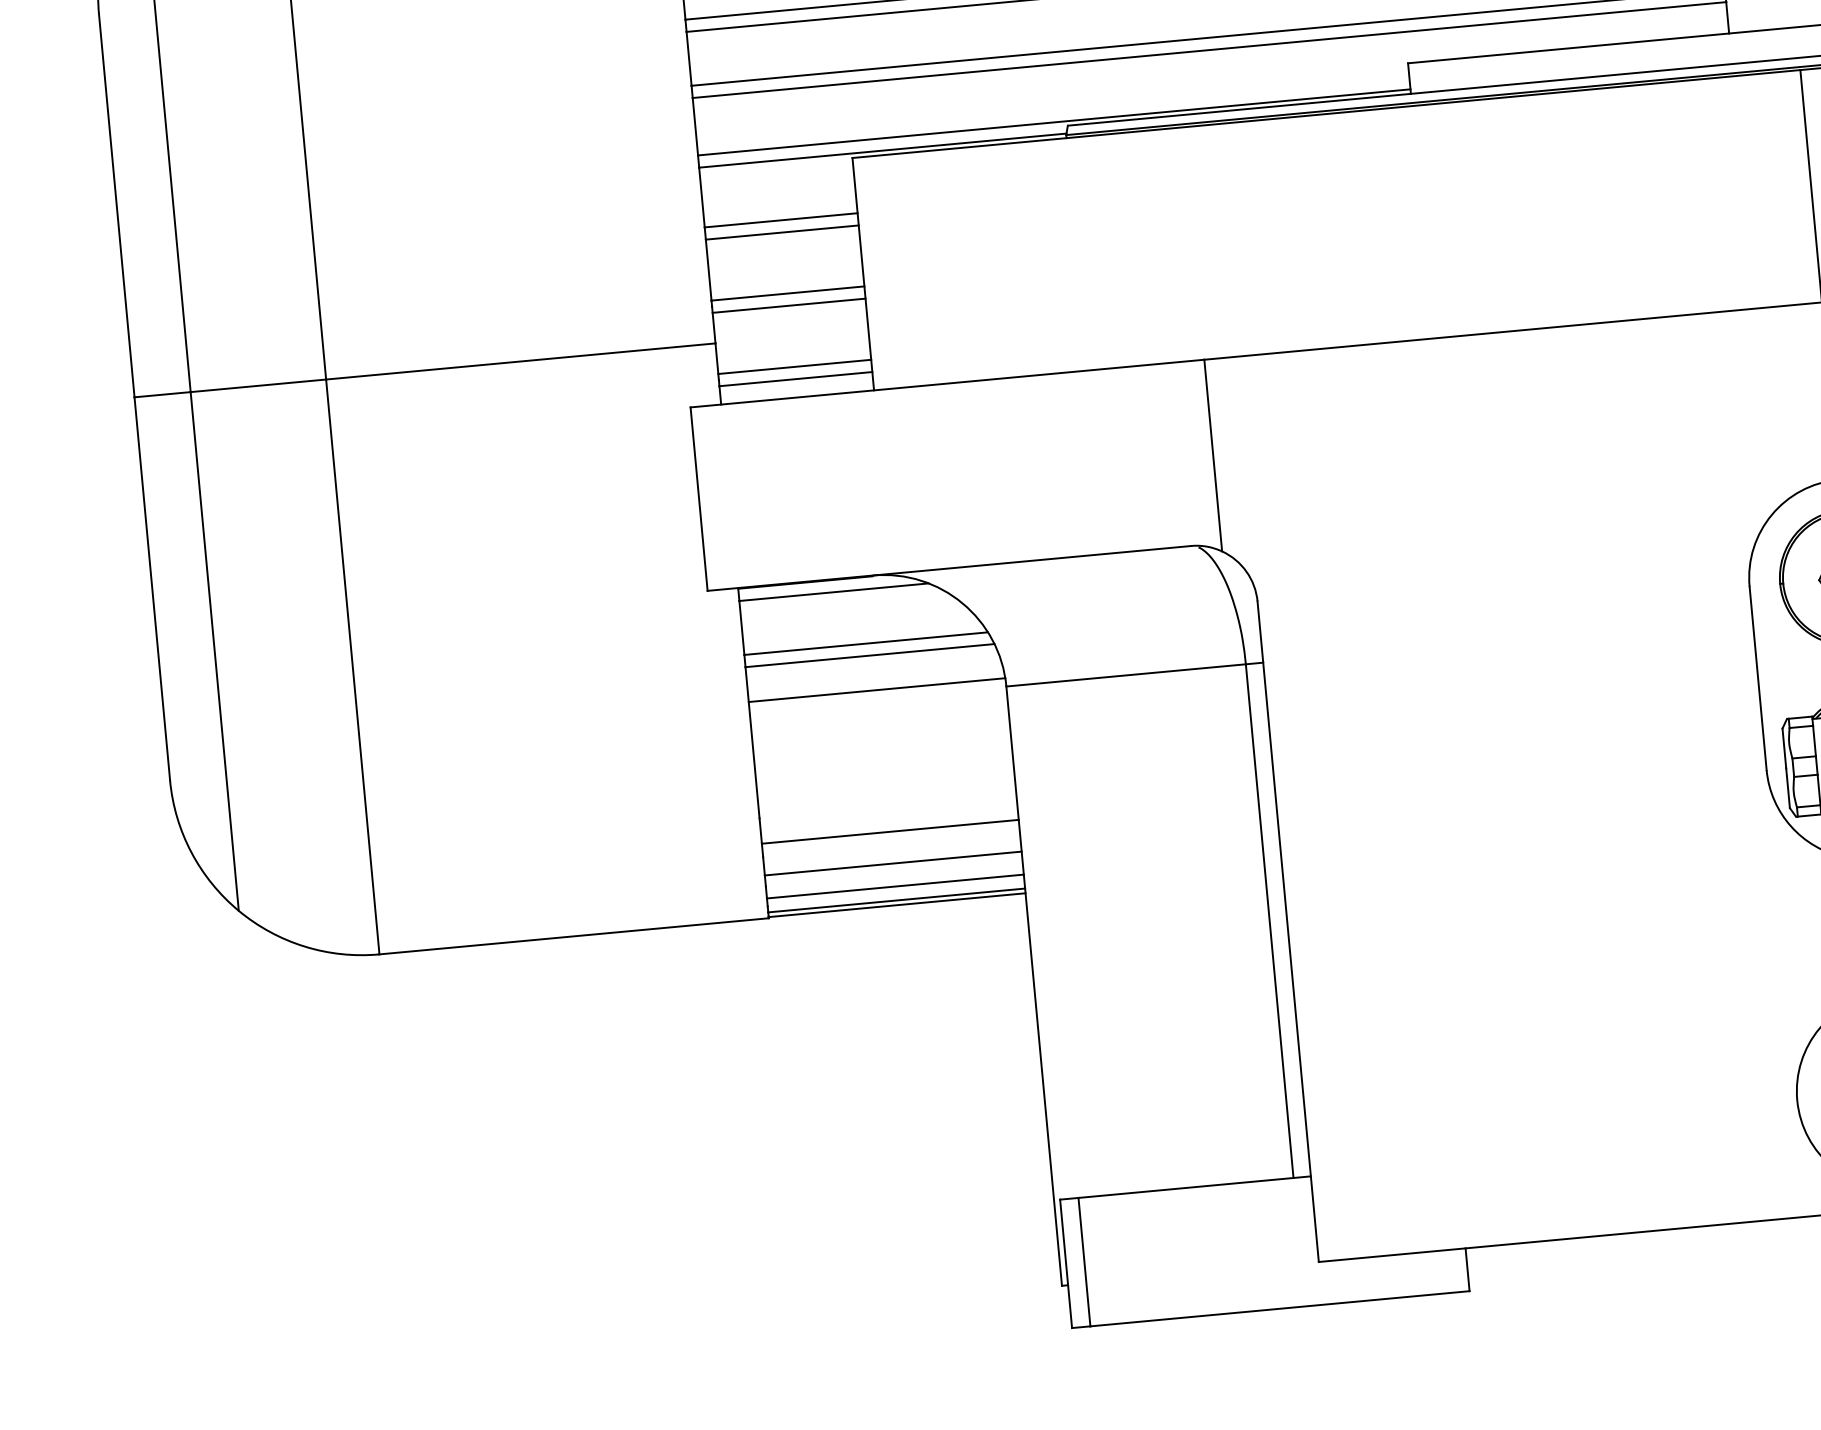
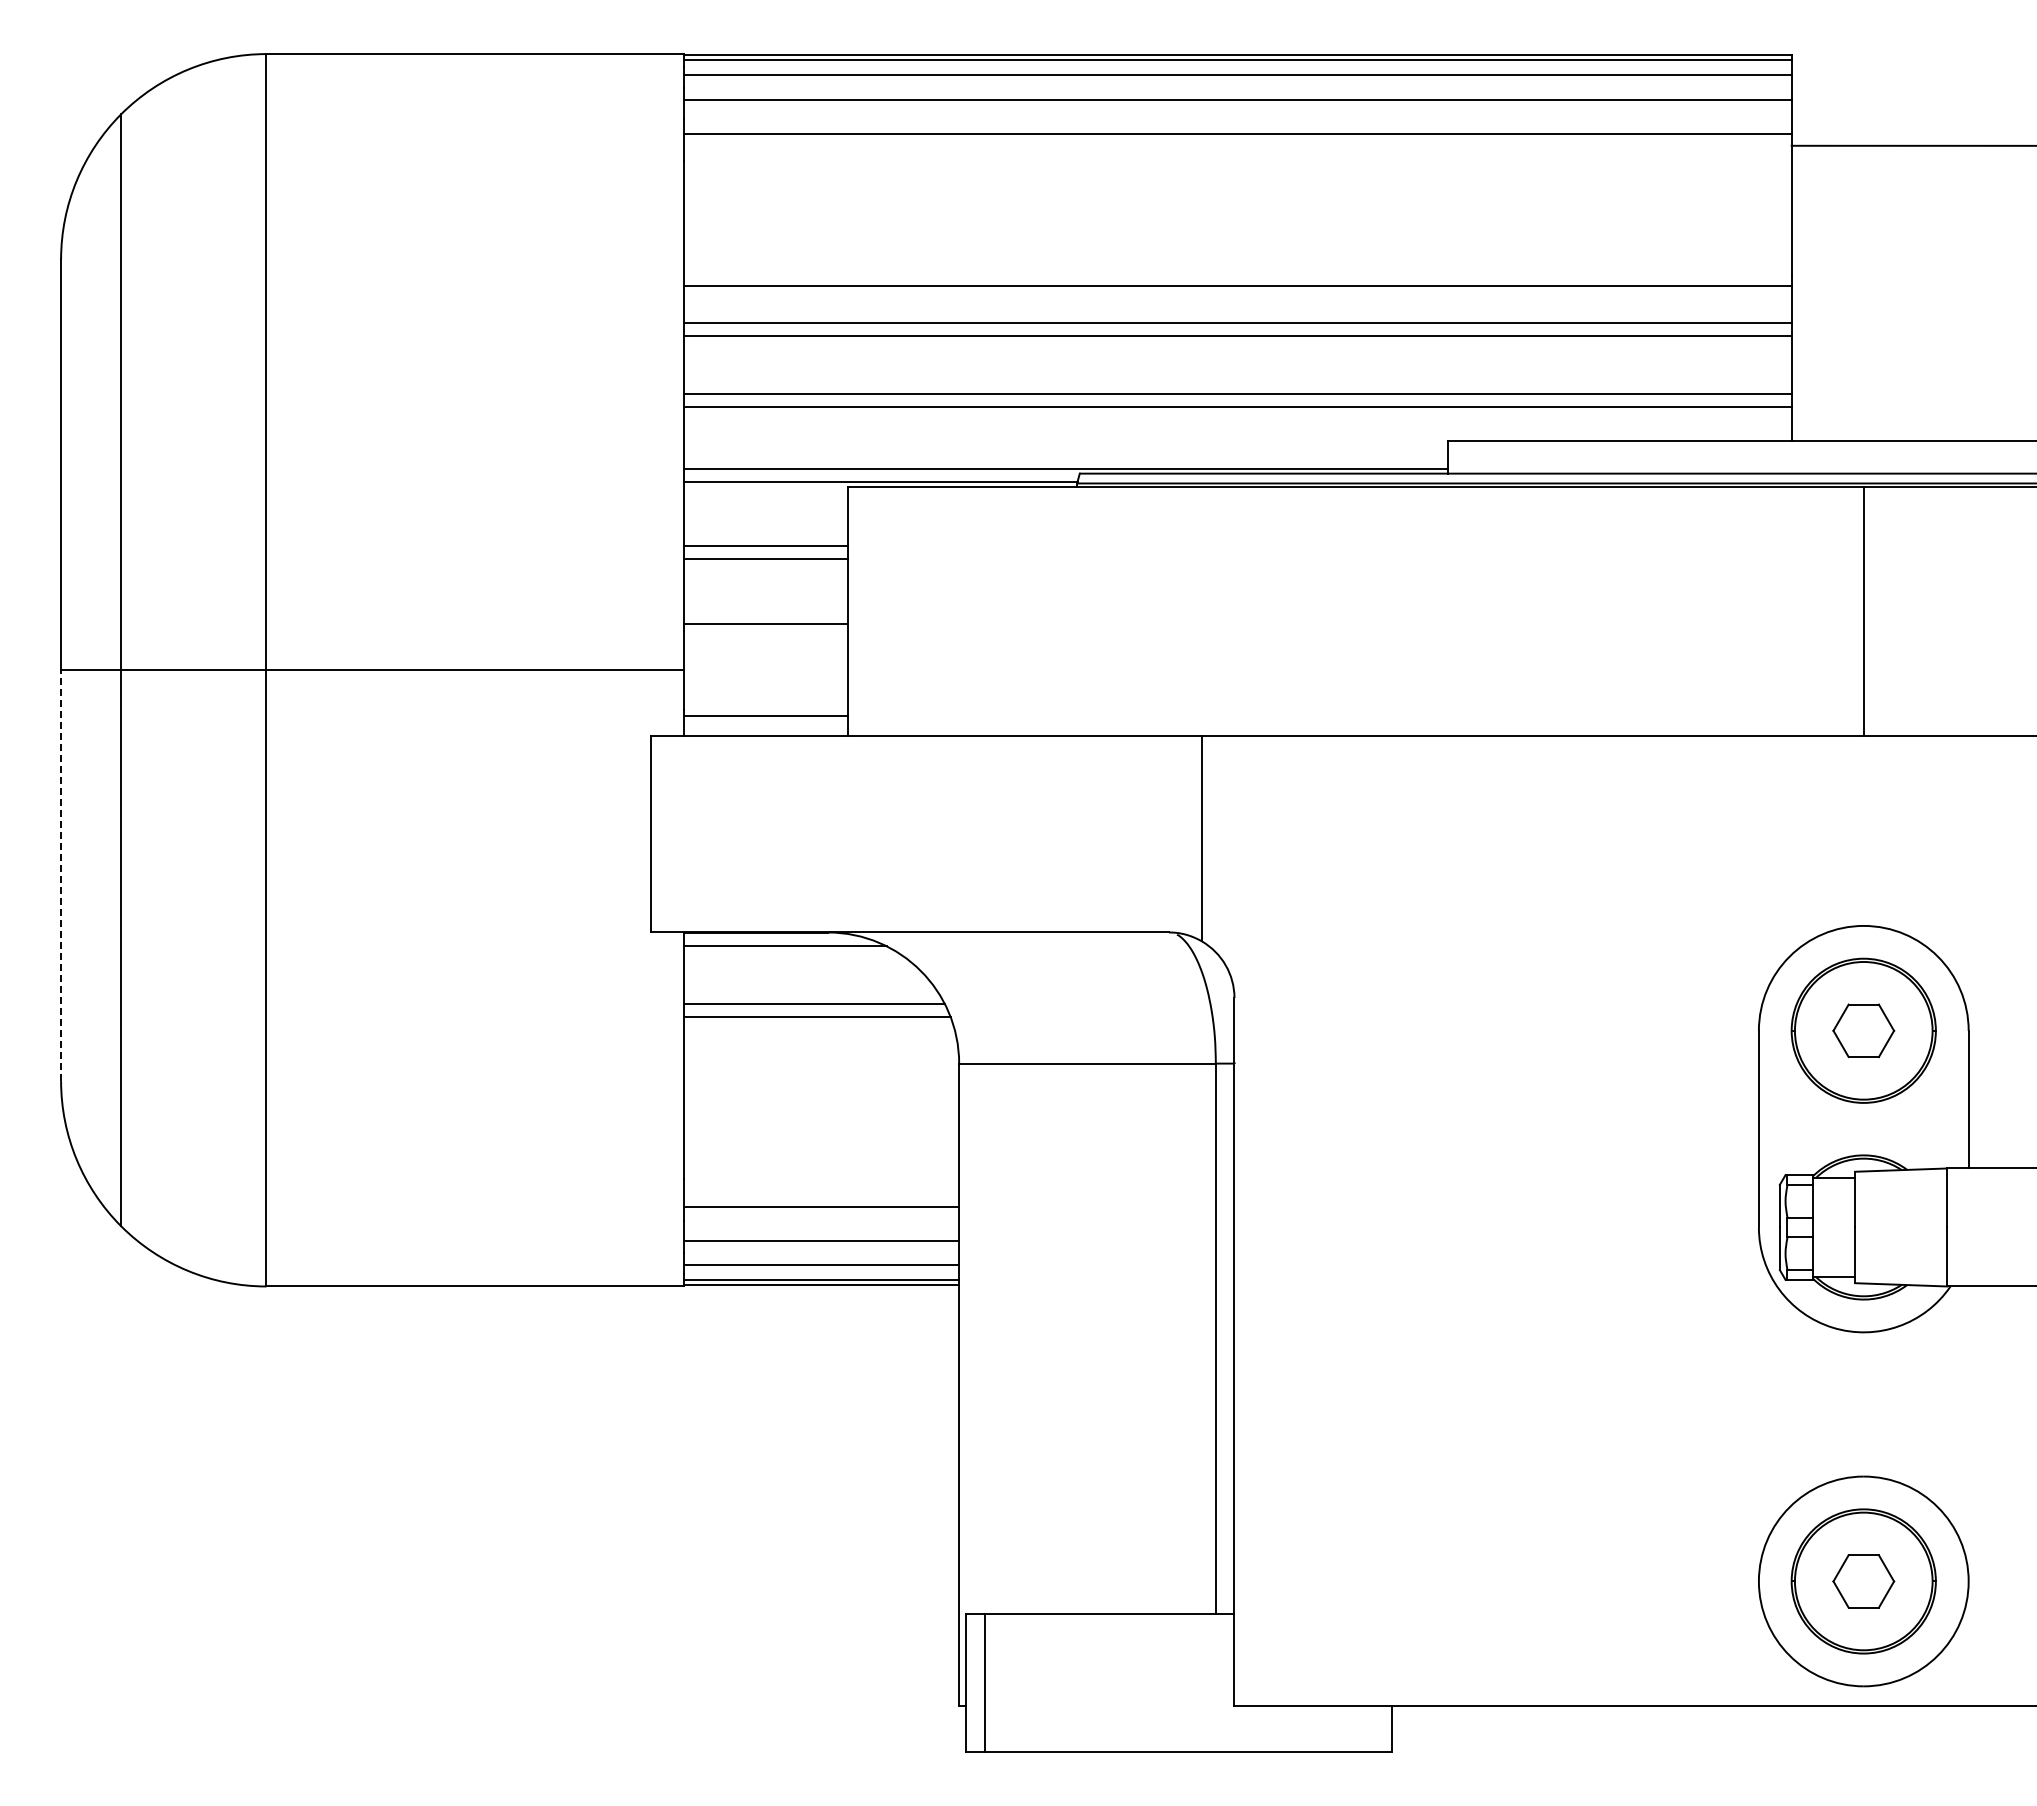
line: (788, 305) -> (765, 637), removed
line: (794, 367) -> (765, 703), removed
line: (152, 588) -> (61, 875), solid -> dashed
line: (876, 690) -> (820, 1054), removed

